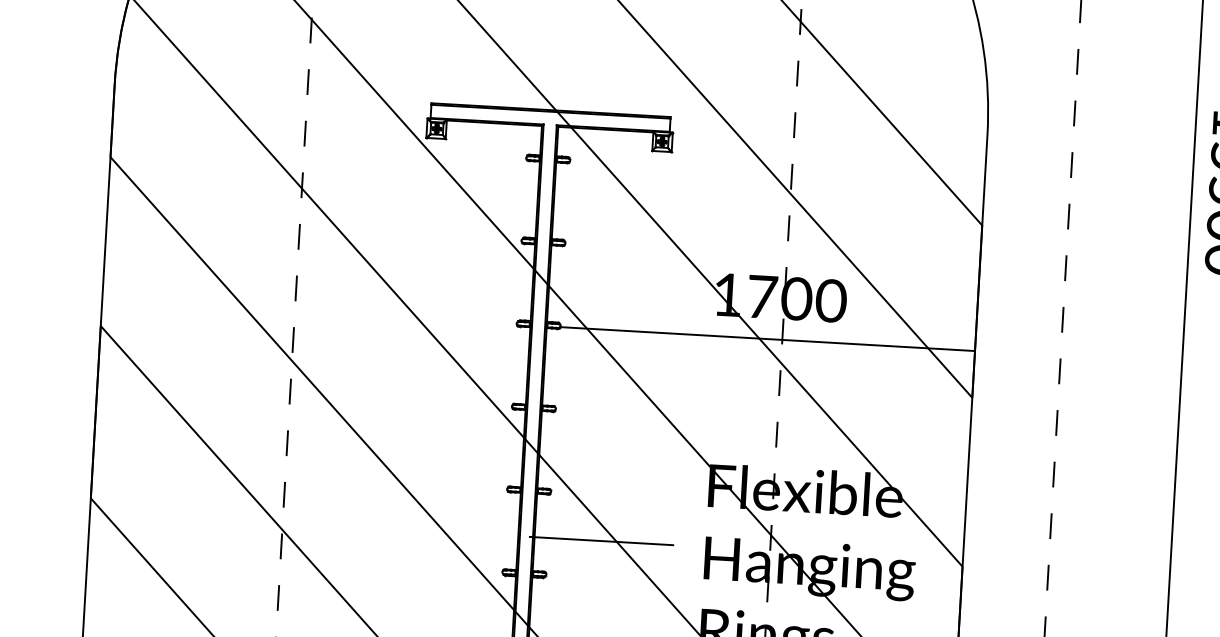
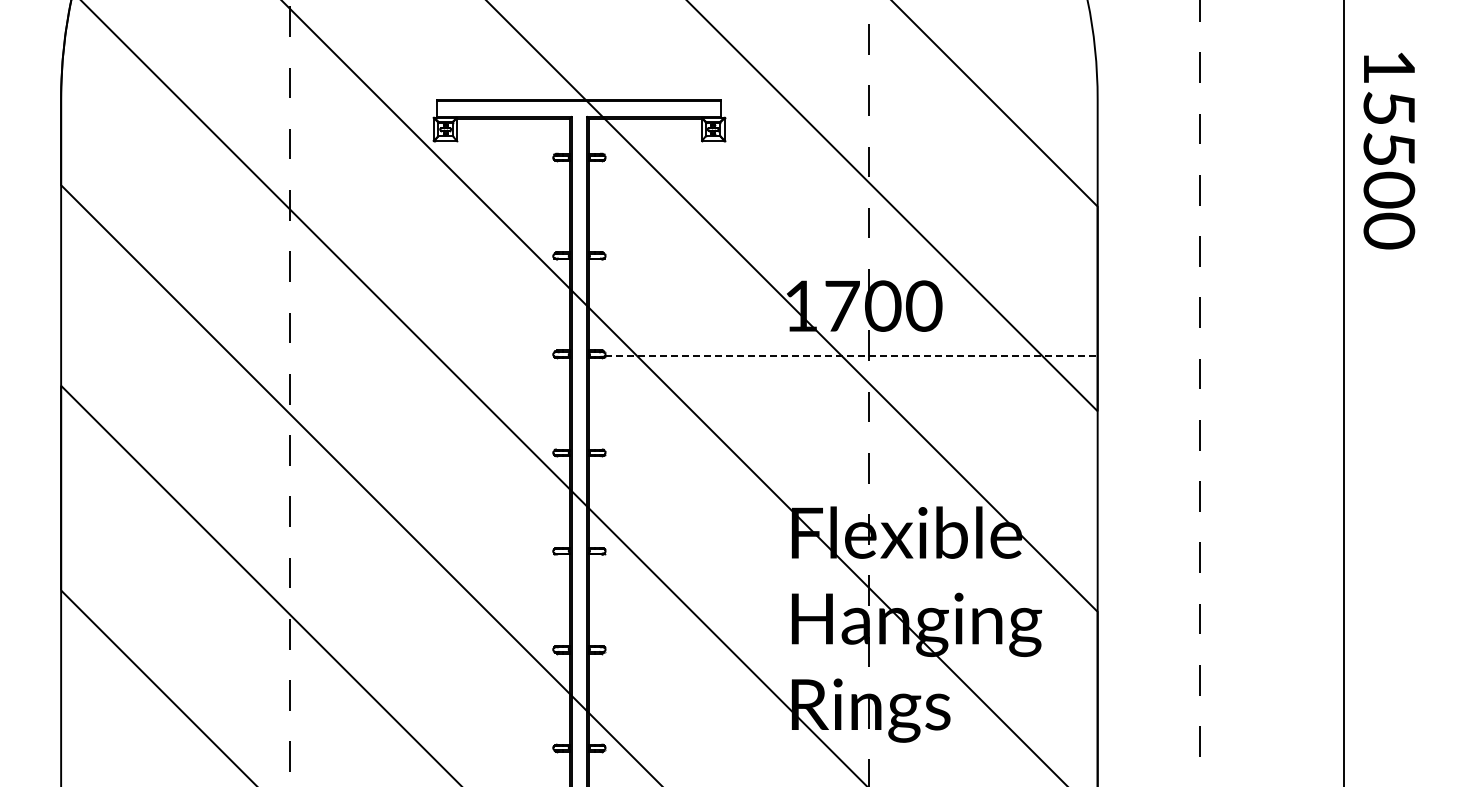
line: (767, 338) -> (851, 355), solid -> dashed
line: (601, 541) -> (668, 606), removed

